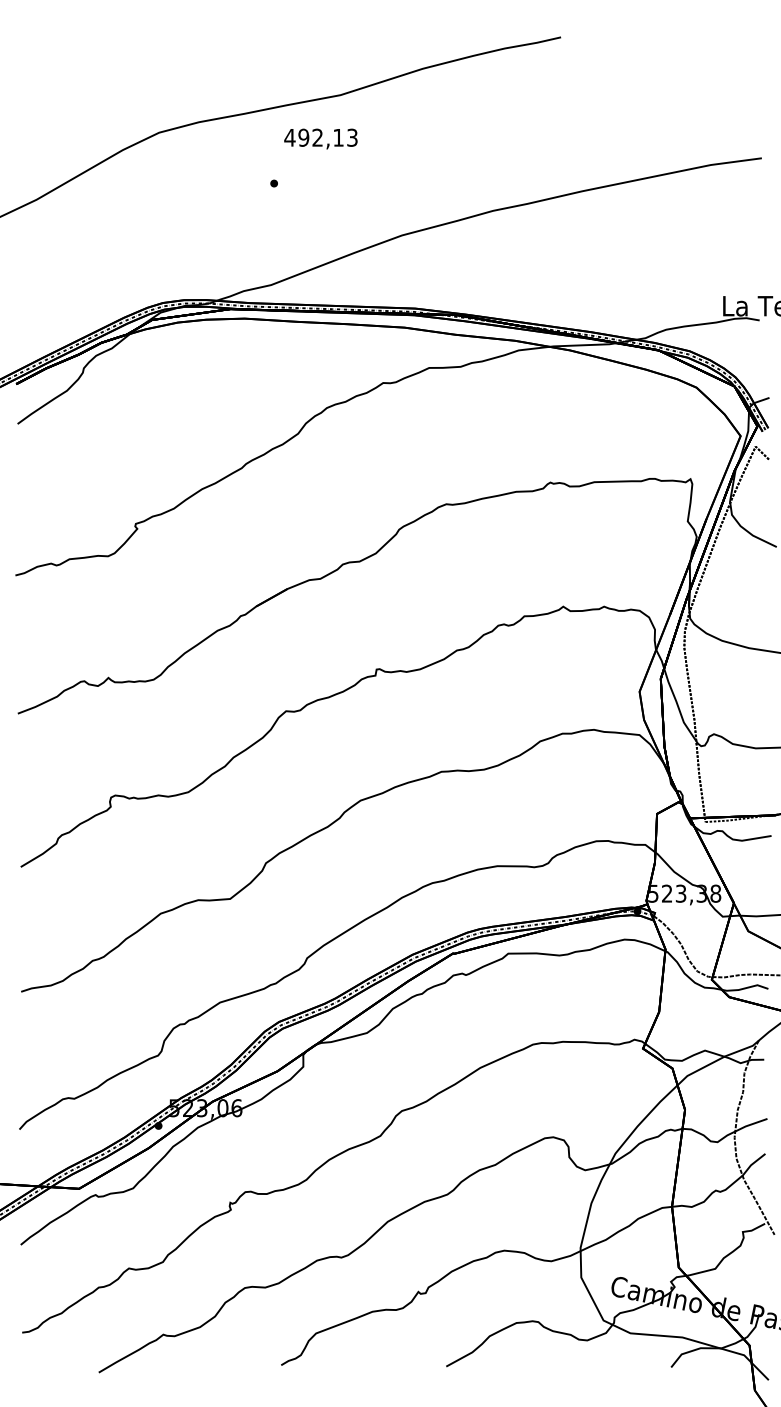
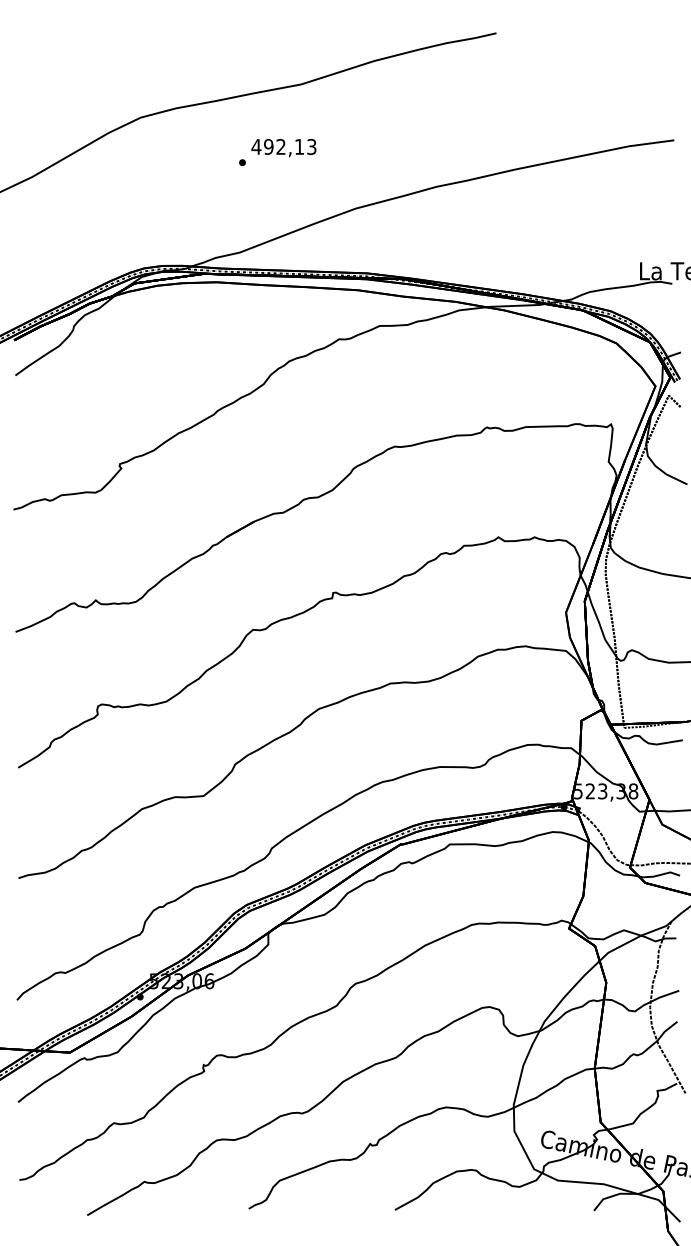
text: (320, 138) -> (283, 147), moved

